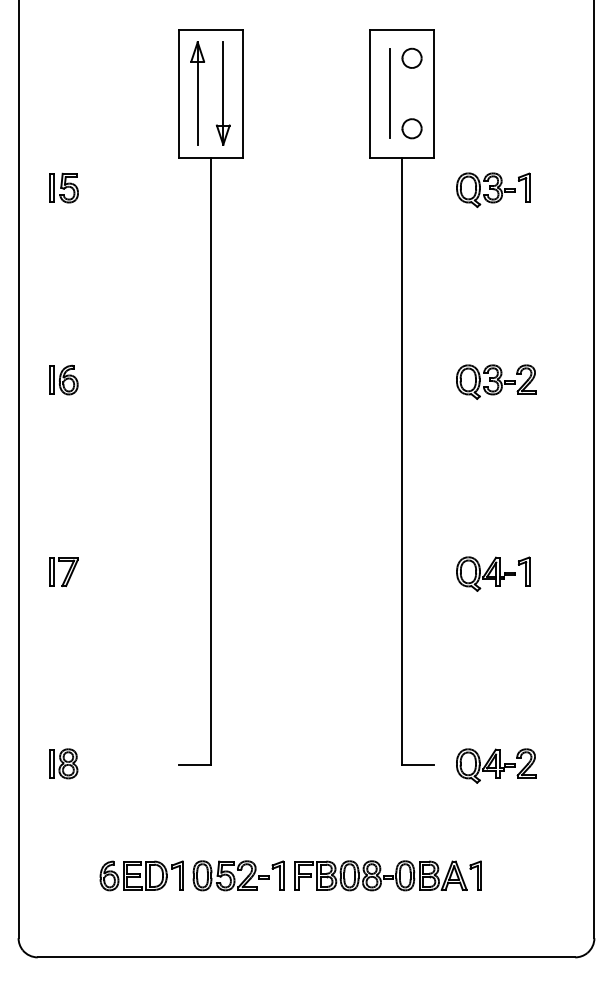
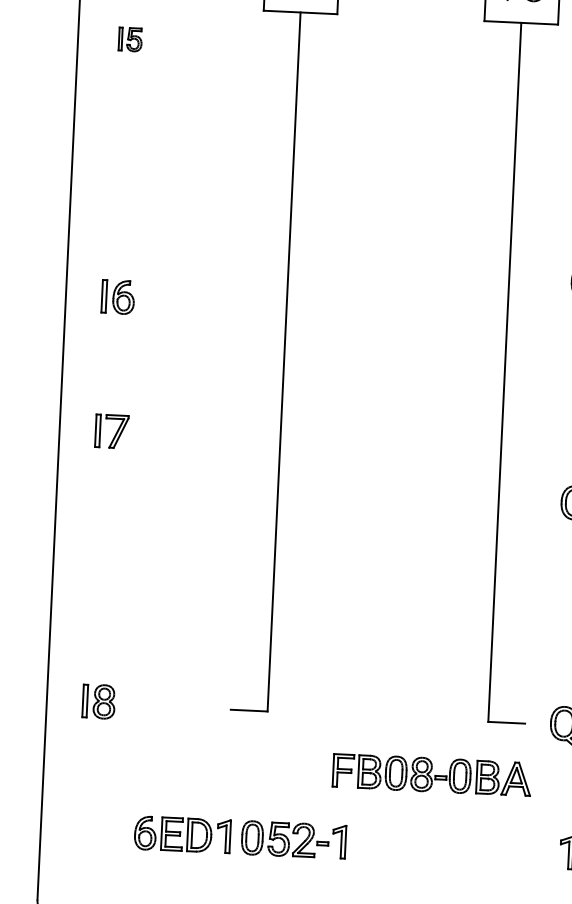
part: (63, 187) -> (129, 38), size x0.7
part: (63, 379) -> (117, 296), moved
part: (63, 571) -> (111, 431), moved
part: (380, 875) -> (431, 774), moved

